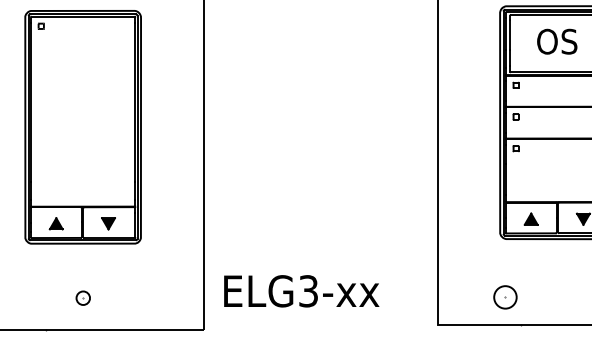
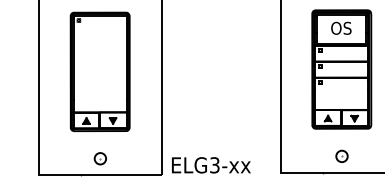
text: (301, 291) -> (211, 165), moved
part: (504, 295) -> (341, 155), moved
part: (81, 297) -> (99, 158), size x1.67

